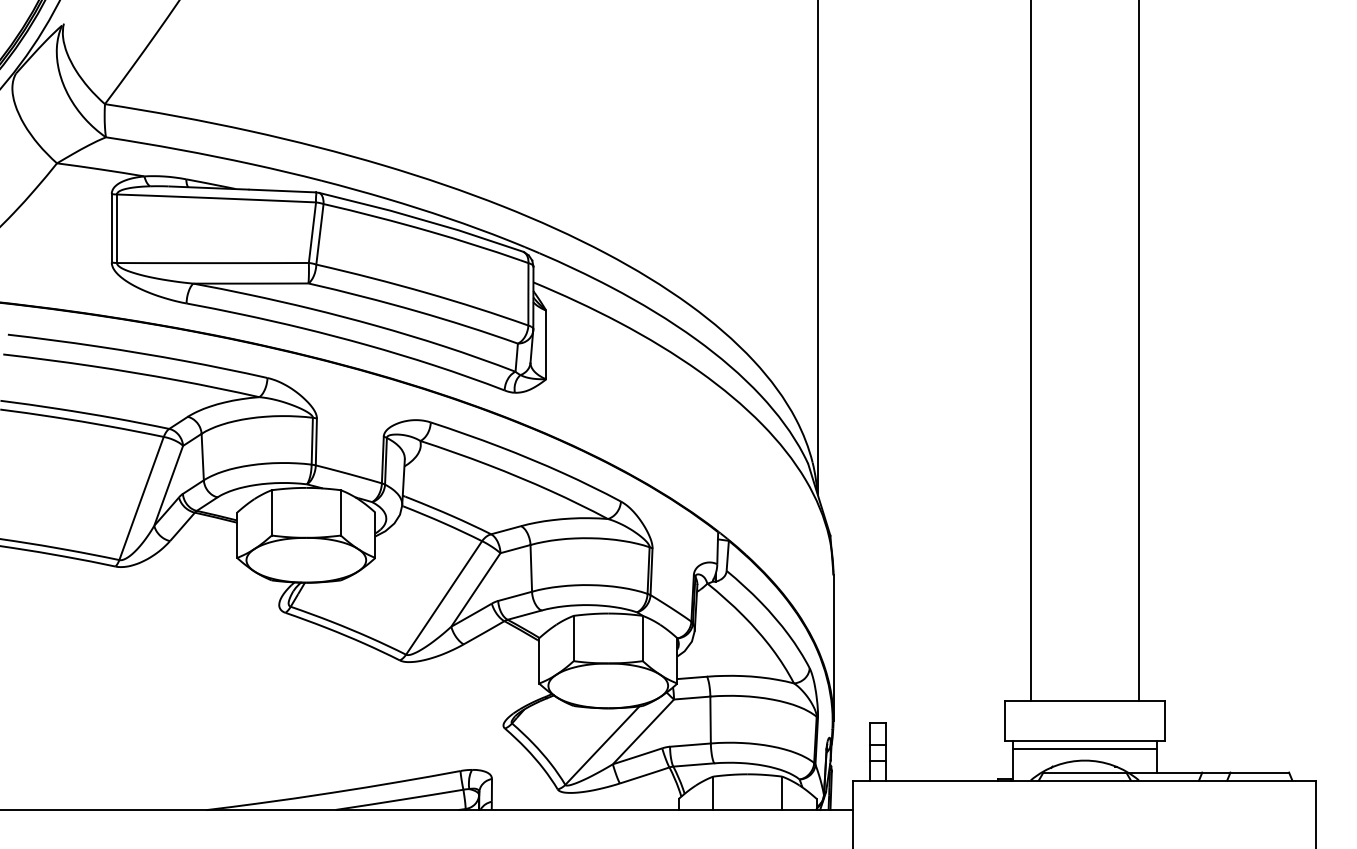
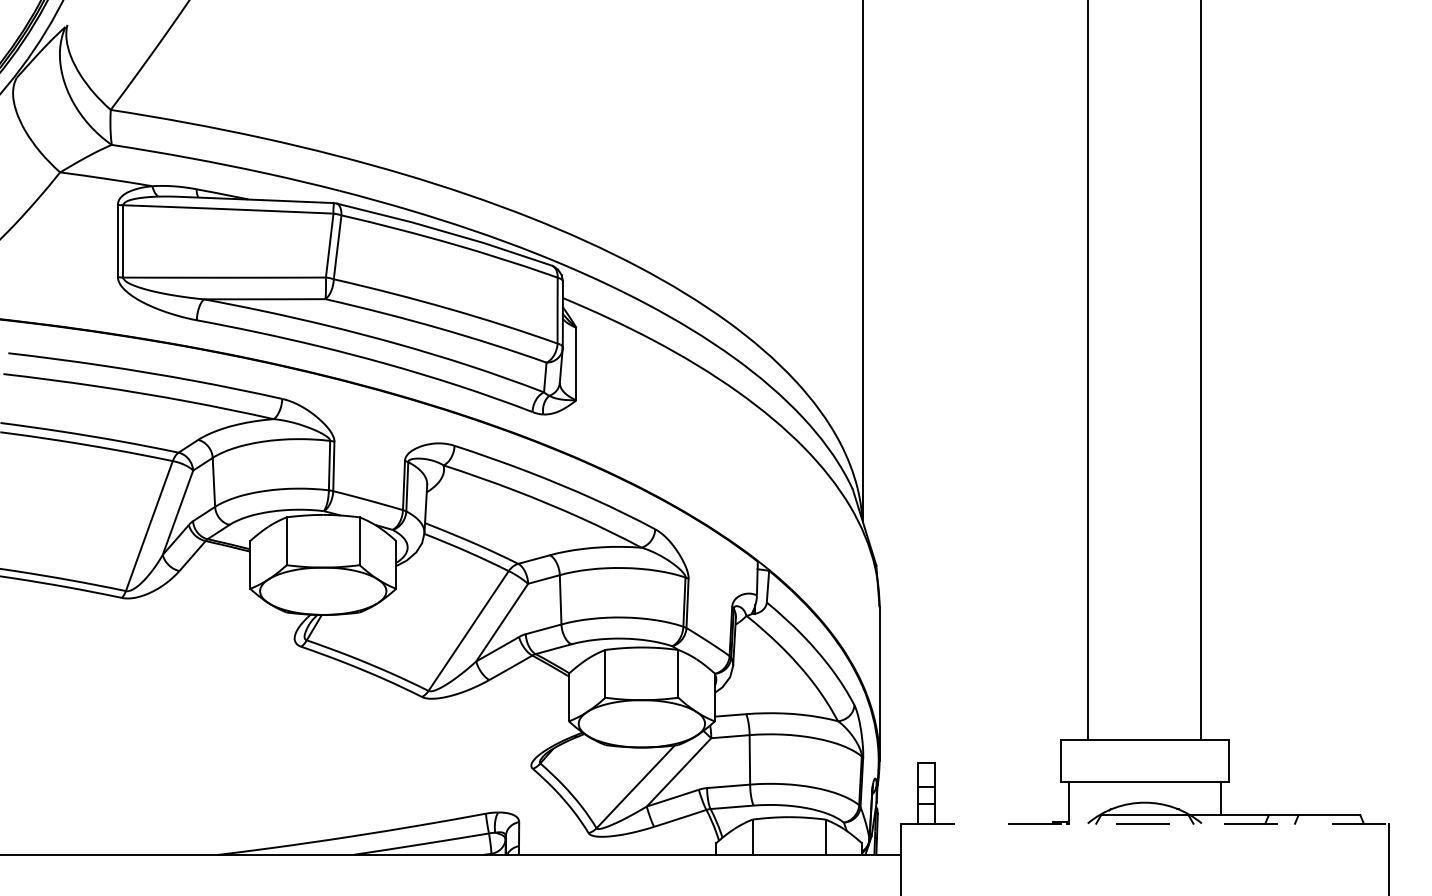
line: (1084, 748) -> (1144, 789), removed
line: (1085, 780) -> (1145, 823), solid -> dashed

